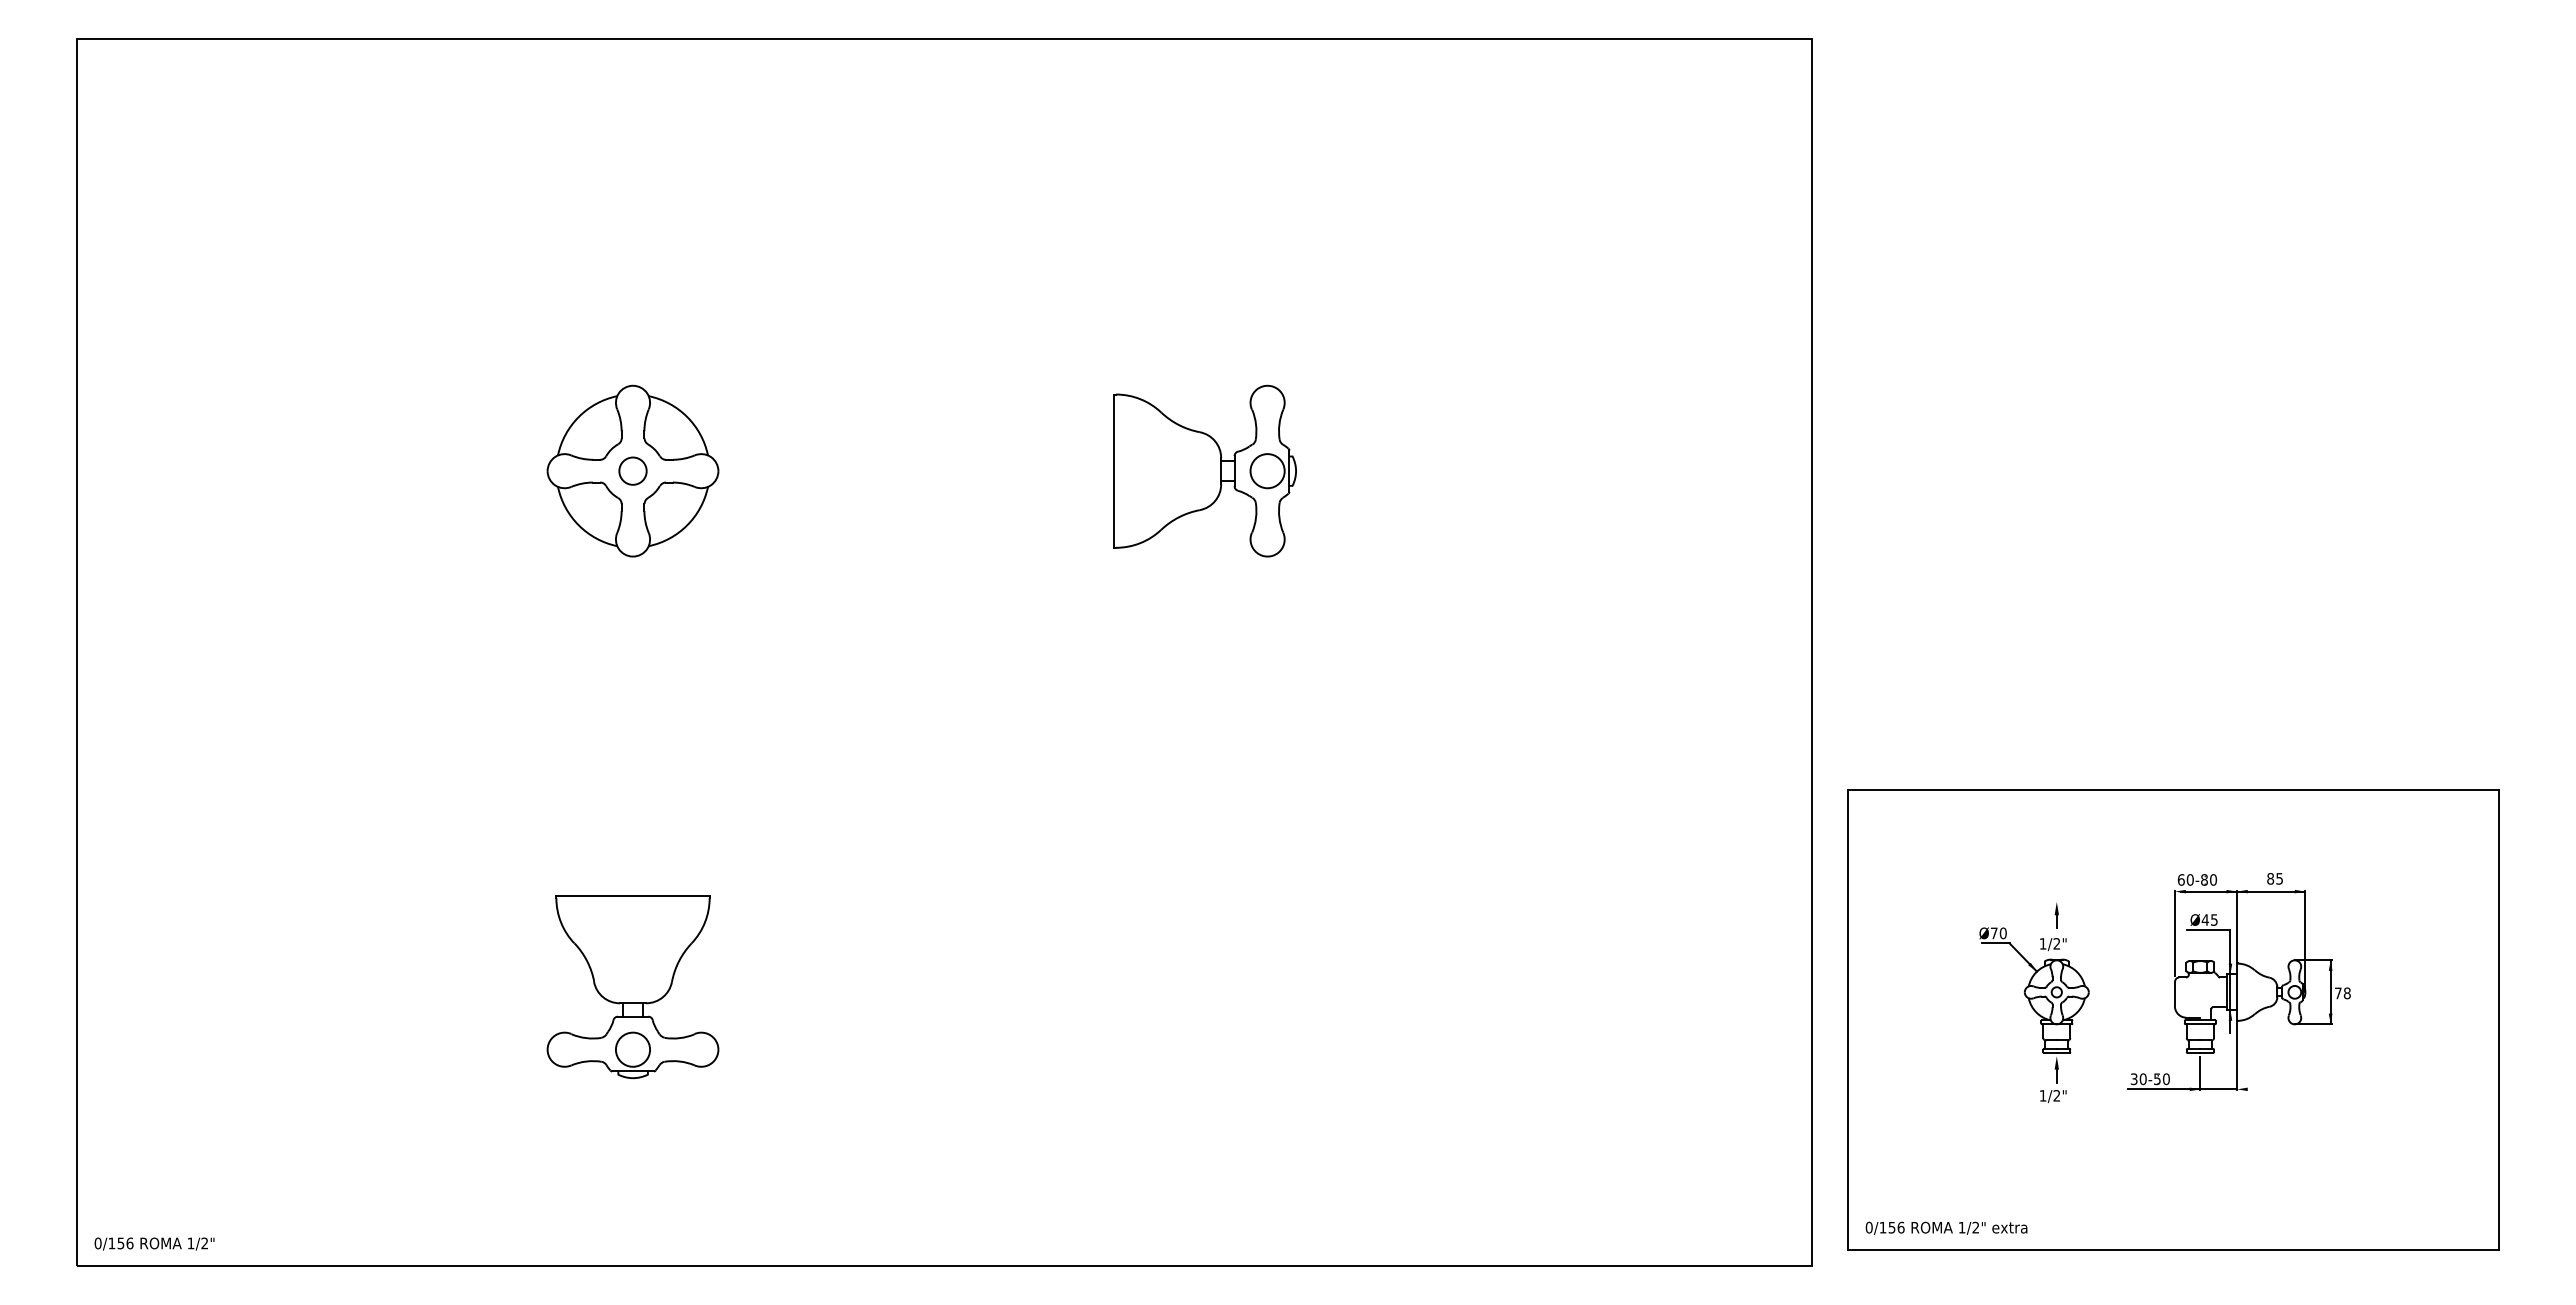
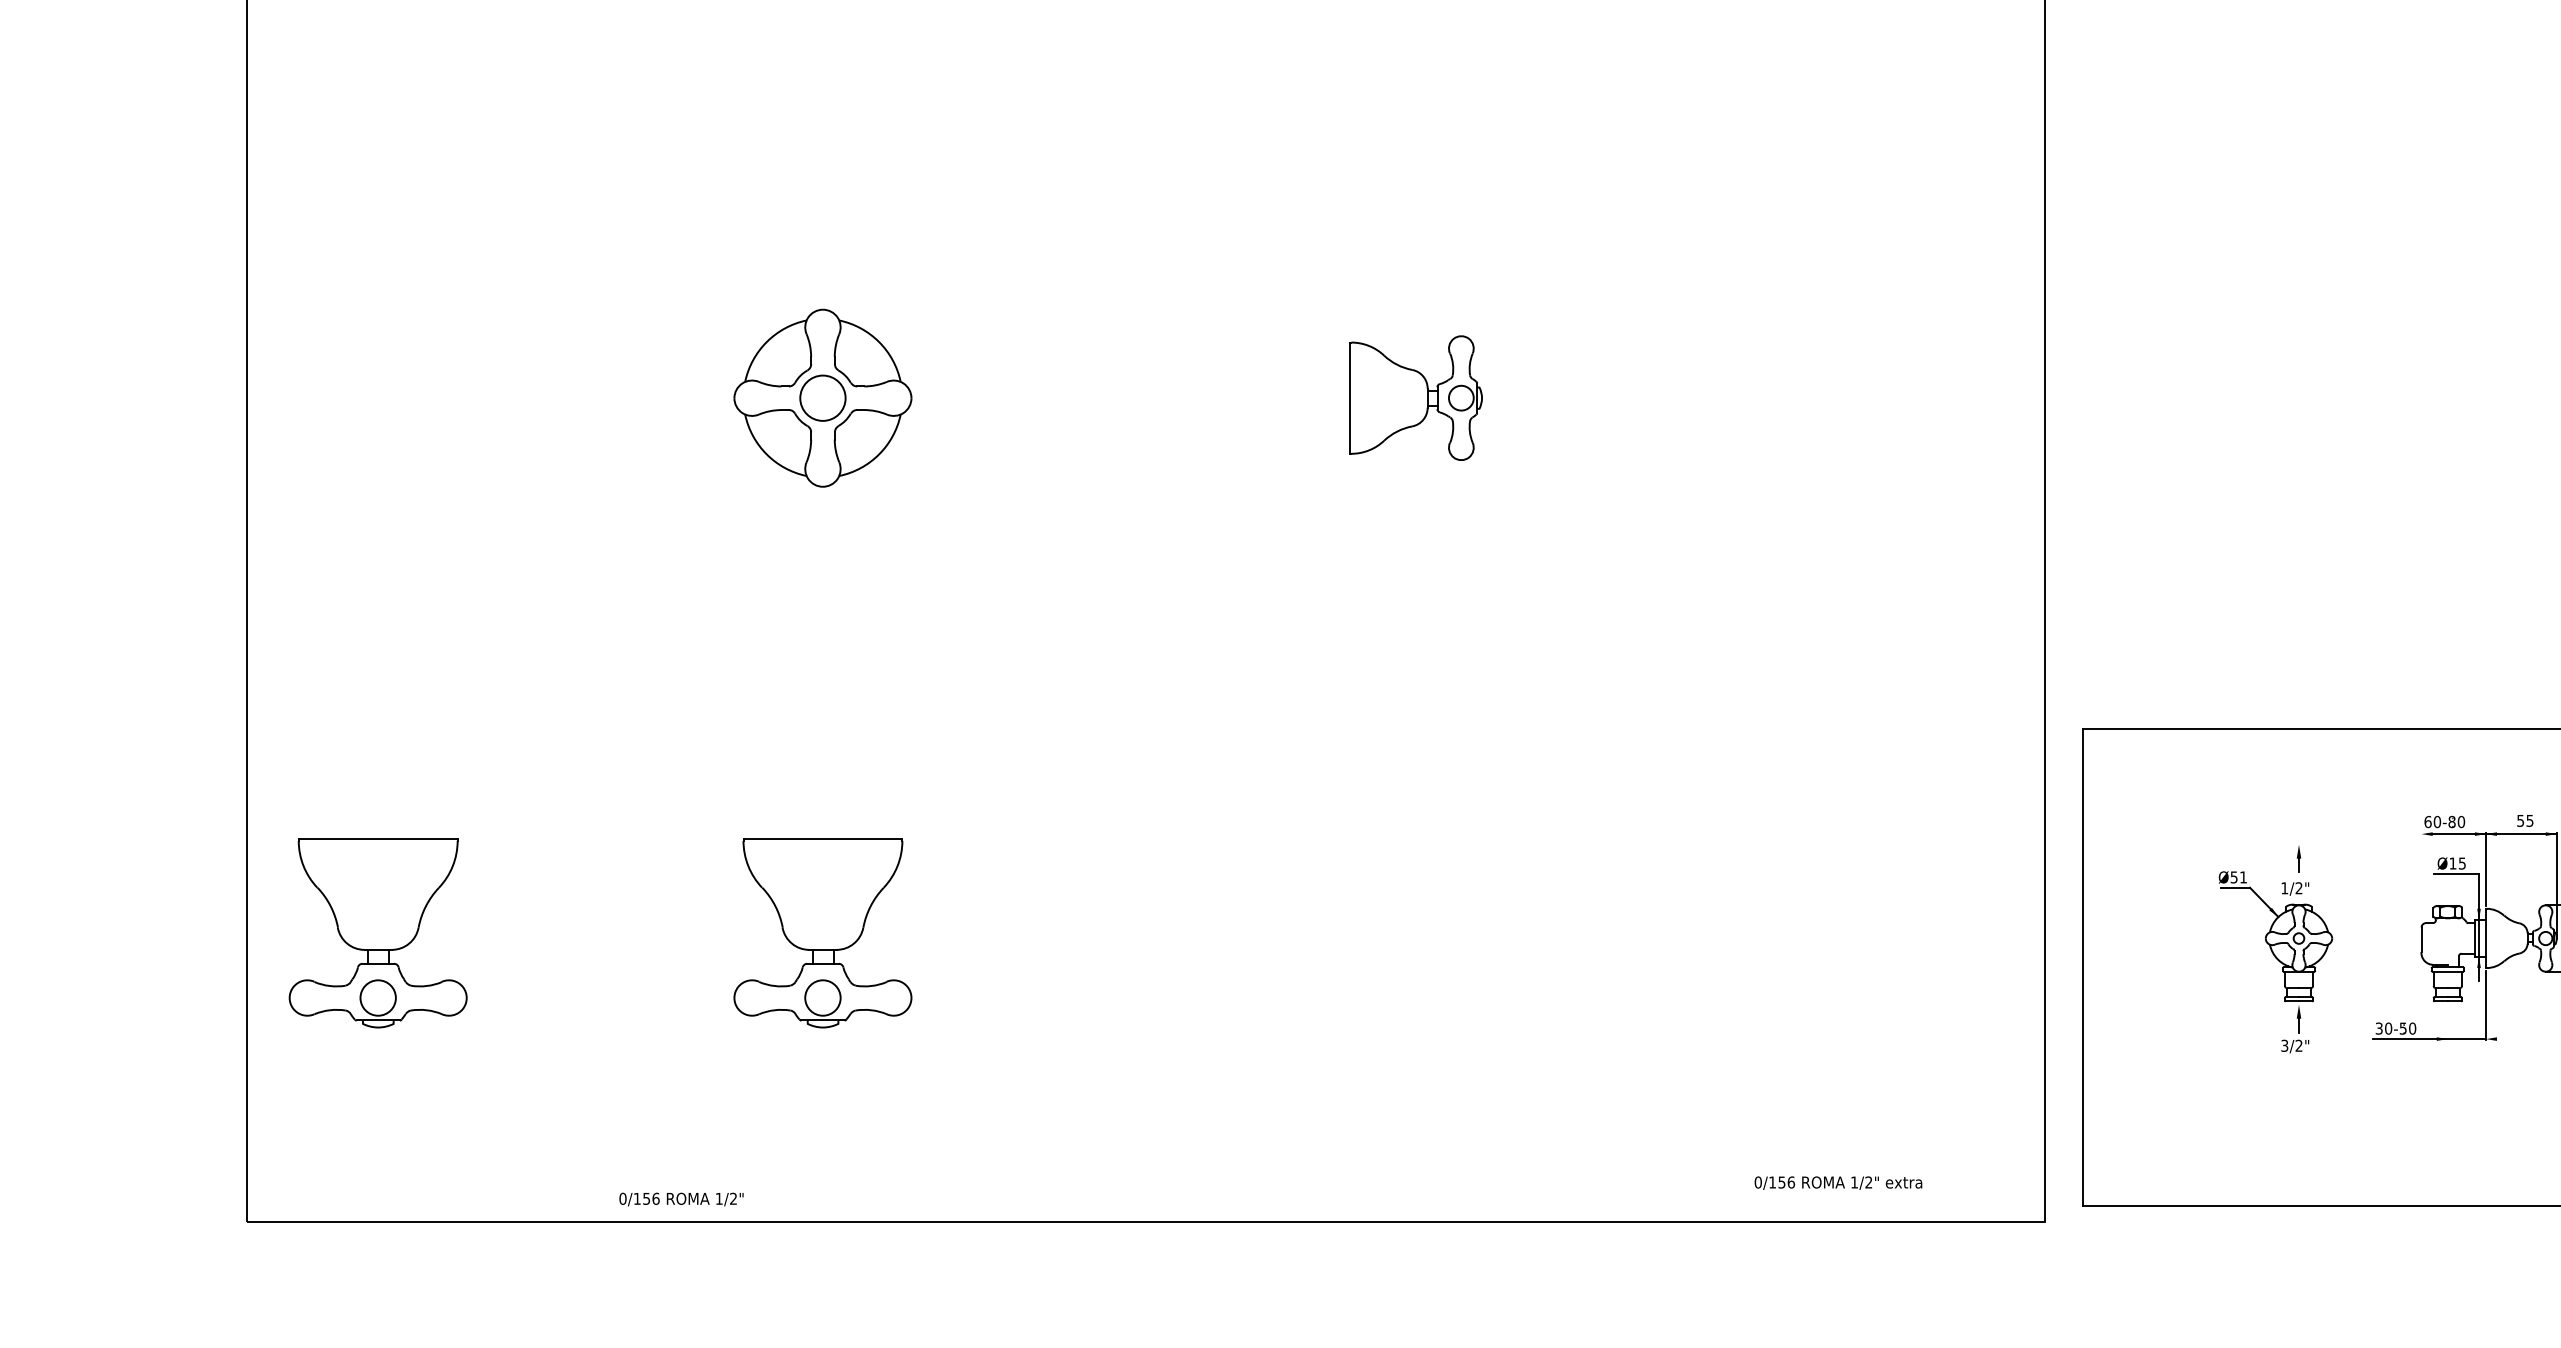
circle: (632, 470) -> (822, 397), size x1.6
part: (1204, 470) -> (1415, 397), size x0.7
text: (2270, 878) -> (2520, 820), 85 -> 55
text: (2205, 919) -> (2453, 863), Ø45 -> Ø15
line: (2175, 932) -> (2422, 876), removed
text: (1998, 933) -> (2238, 877), Ø70 -> Ø51
part: (203, 987) -> (377, 933), added
line: (2200, 1073) -> (2447, 1022), removed
text: (2042, 1095) -> (2284, 1045), 1/2" -> 3/2"
text: (1946, 1227) -> (1838, 1182), moved
text: (154, 1243) -> (681, 1198), moved

